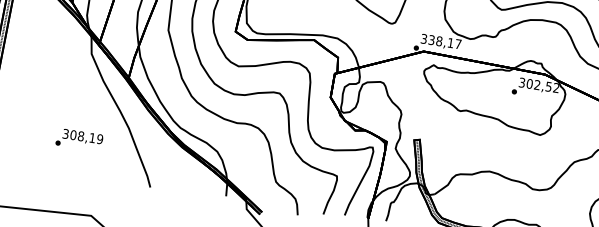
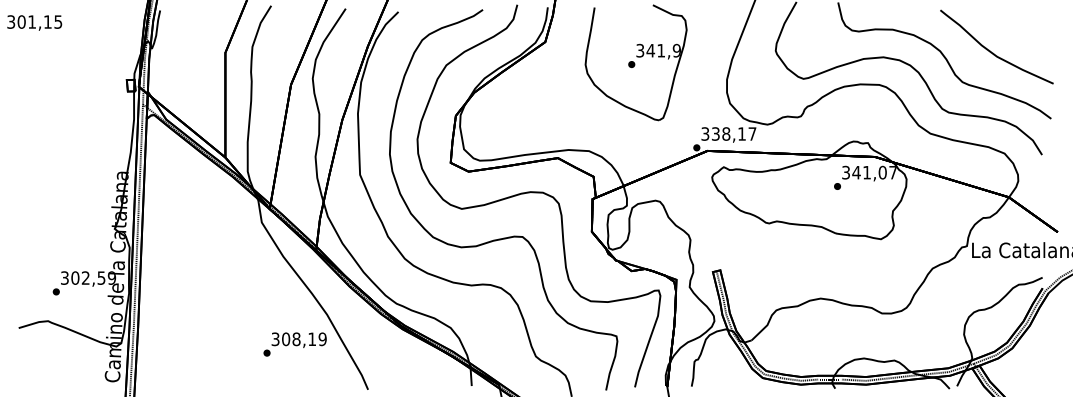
text: (542, 85) -> (874, 172), 302,52 -> 341,07
text: (79, 139) -> (294, 344), moved

